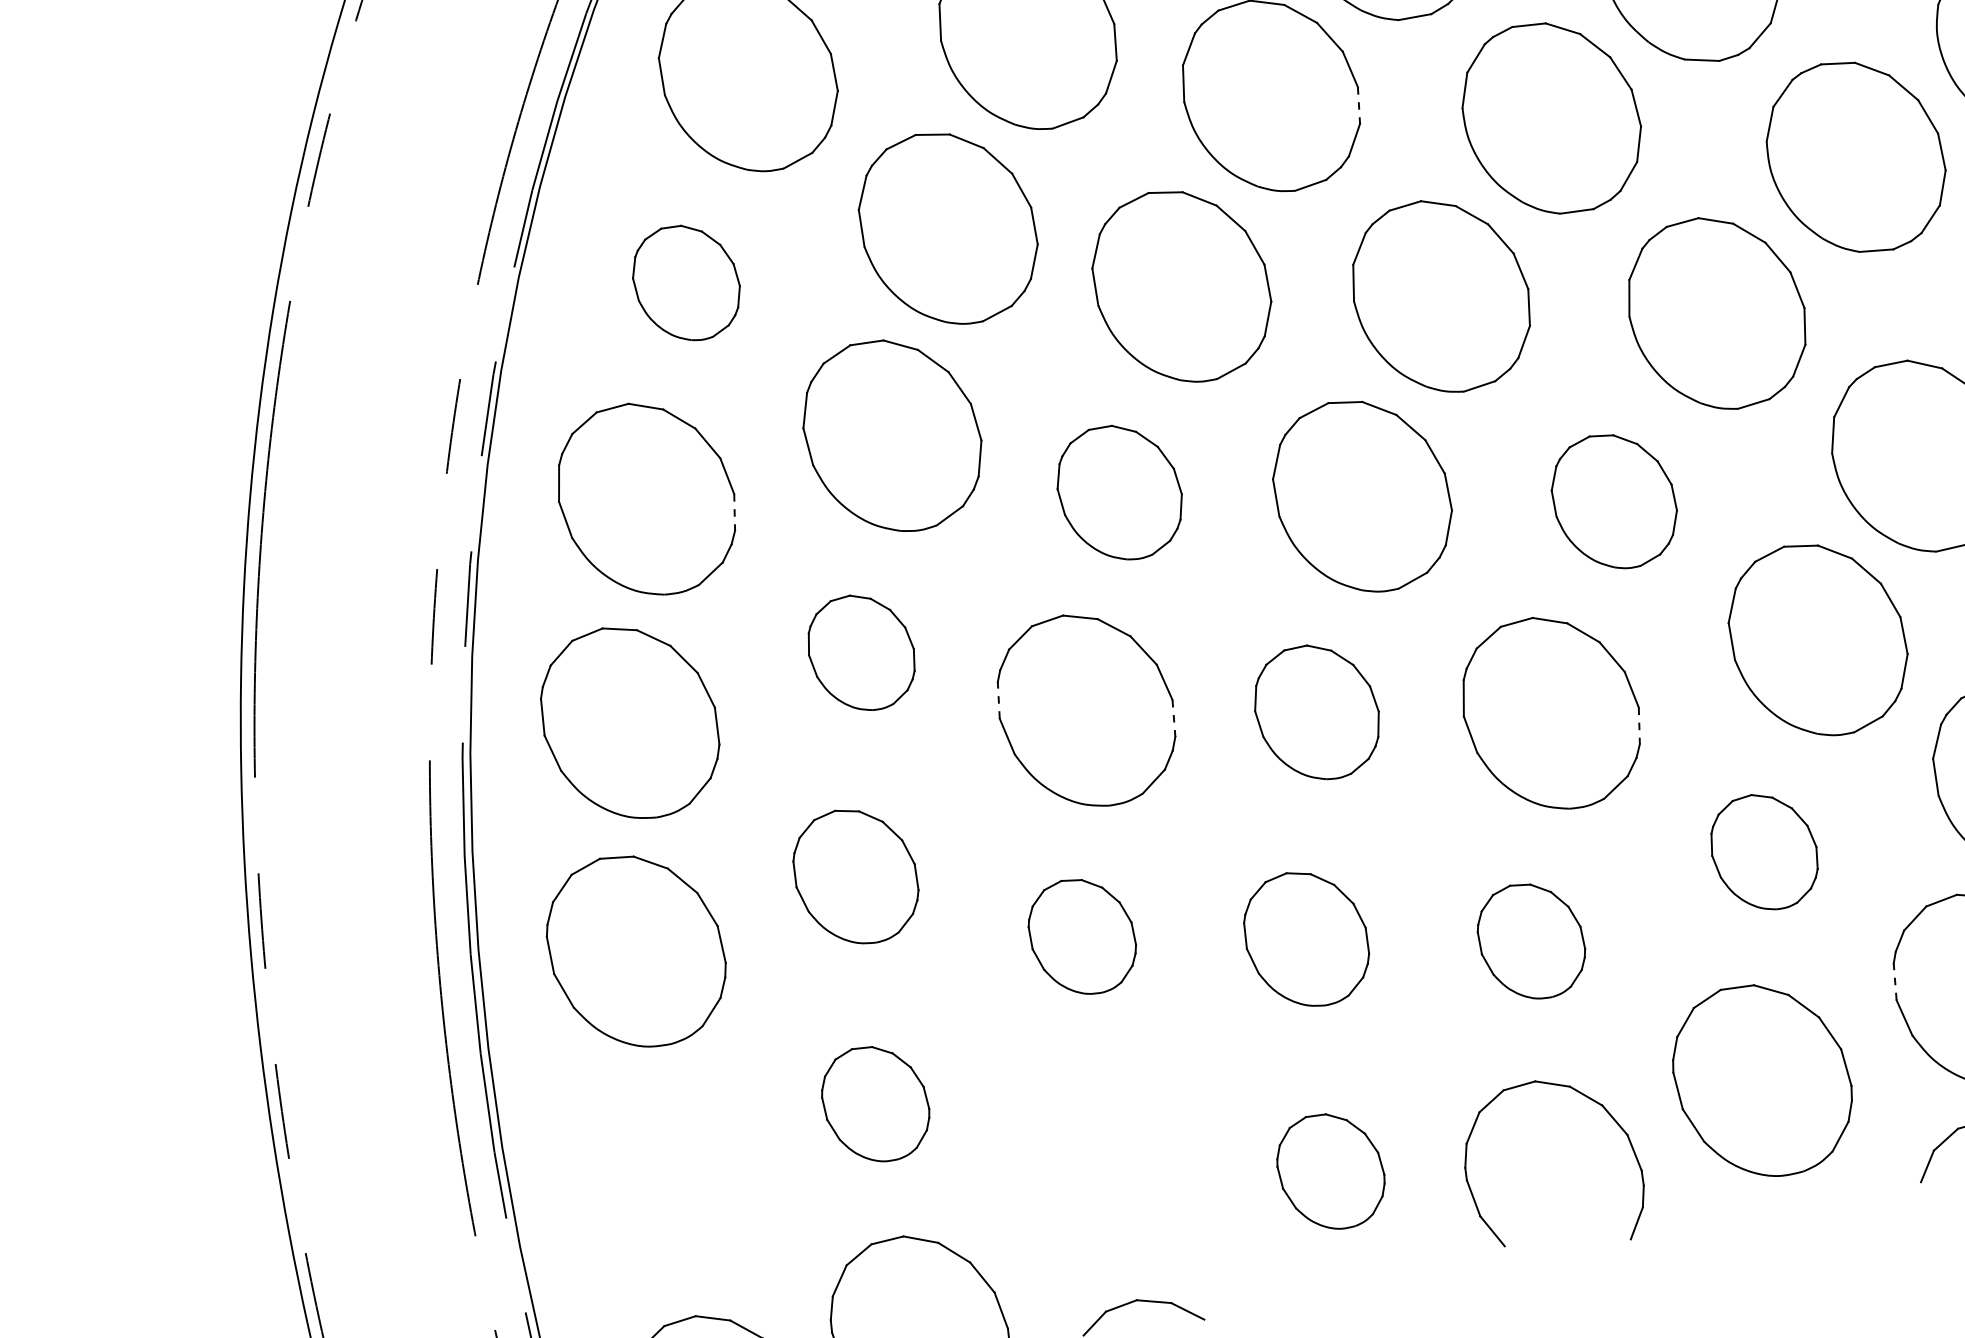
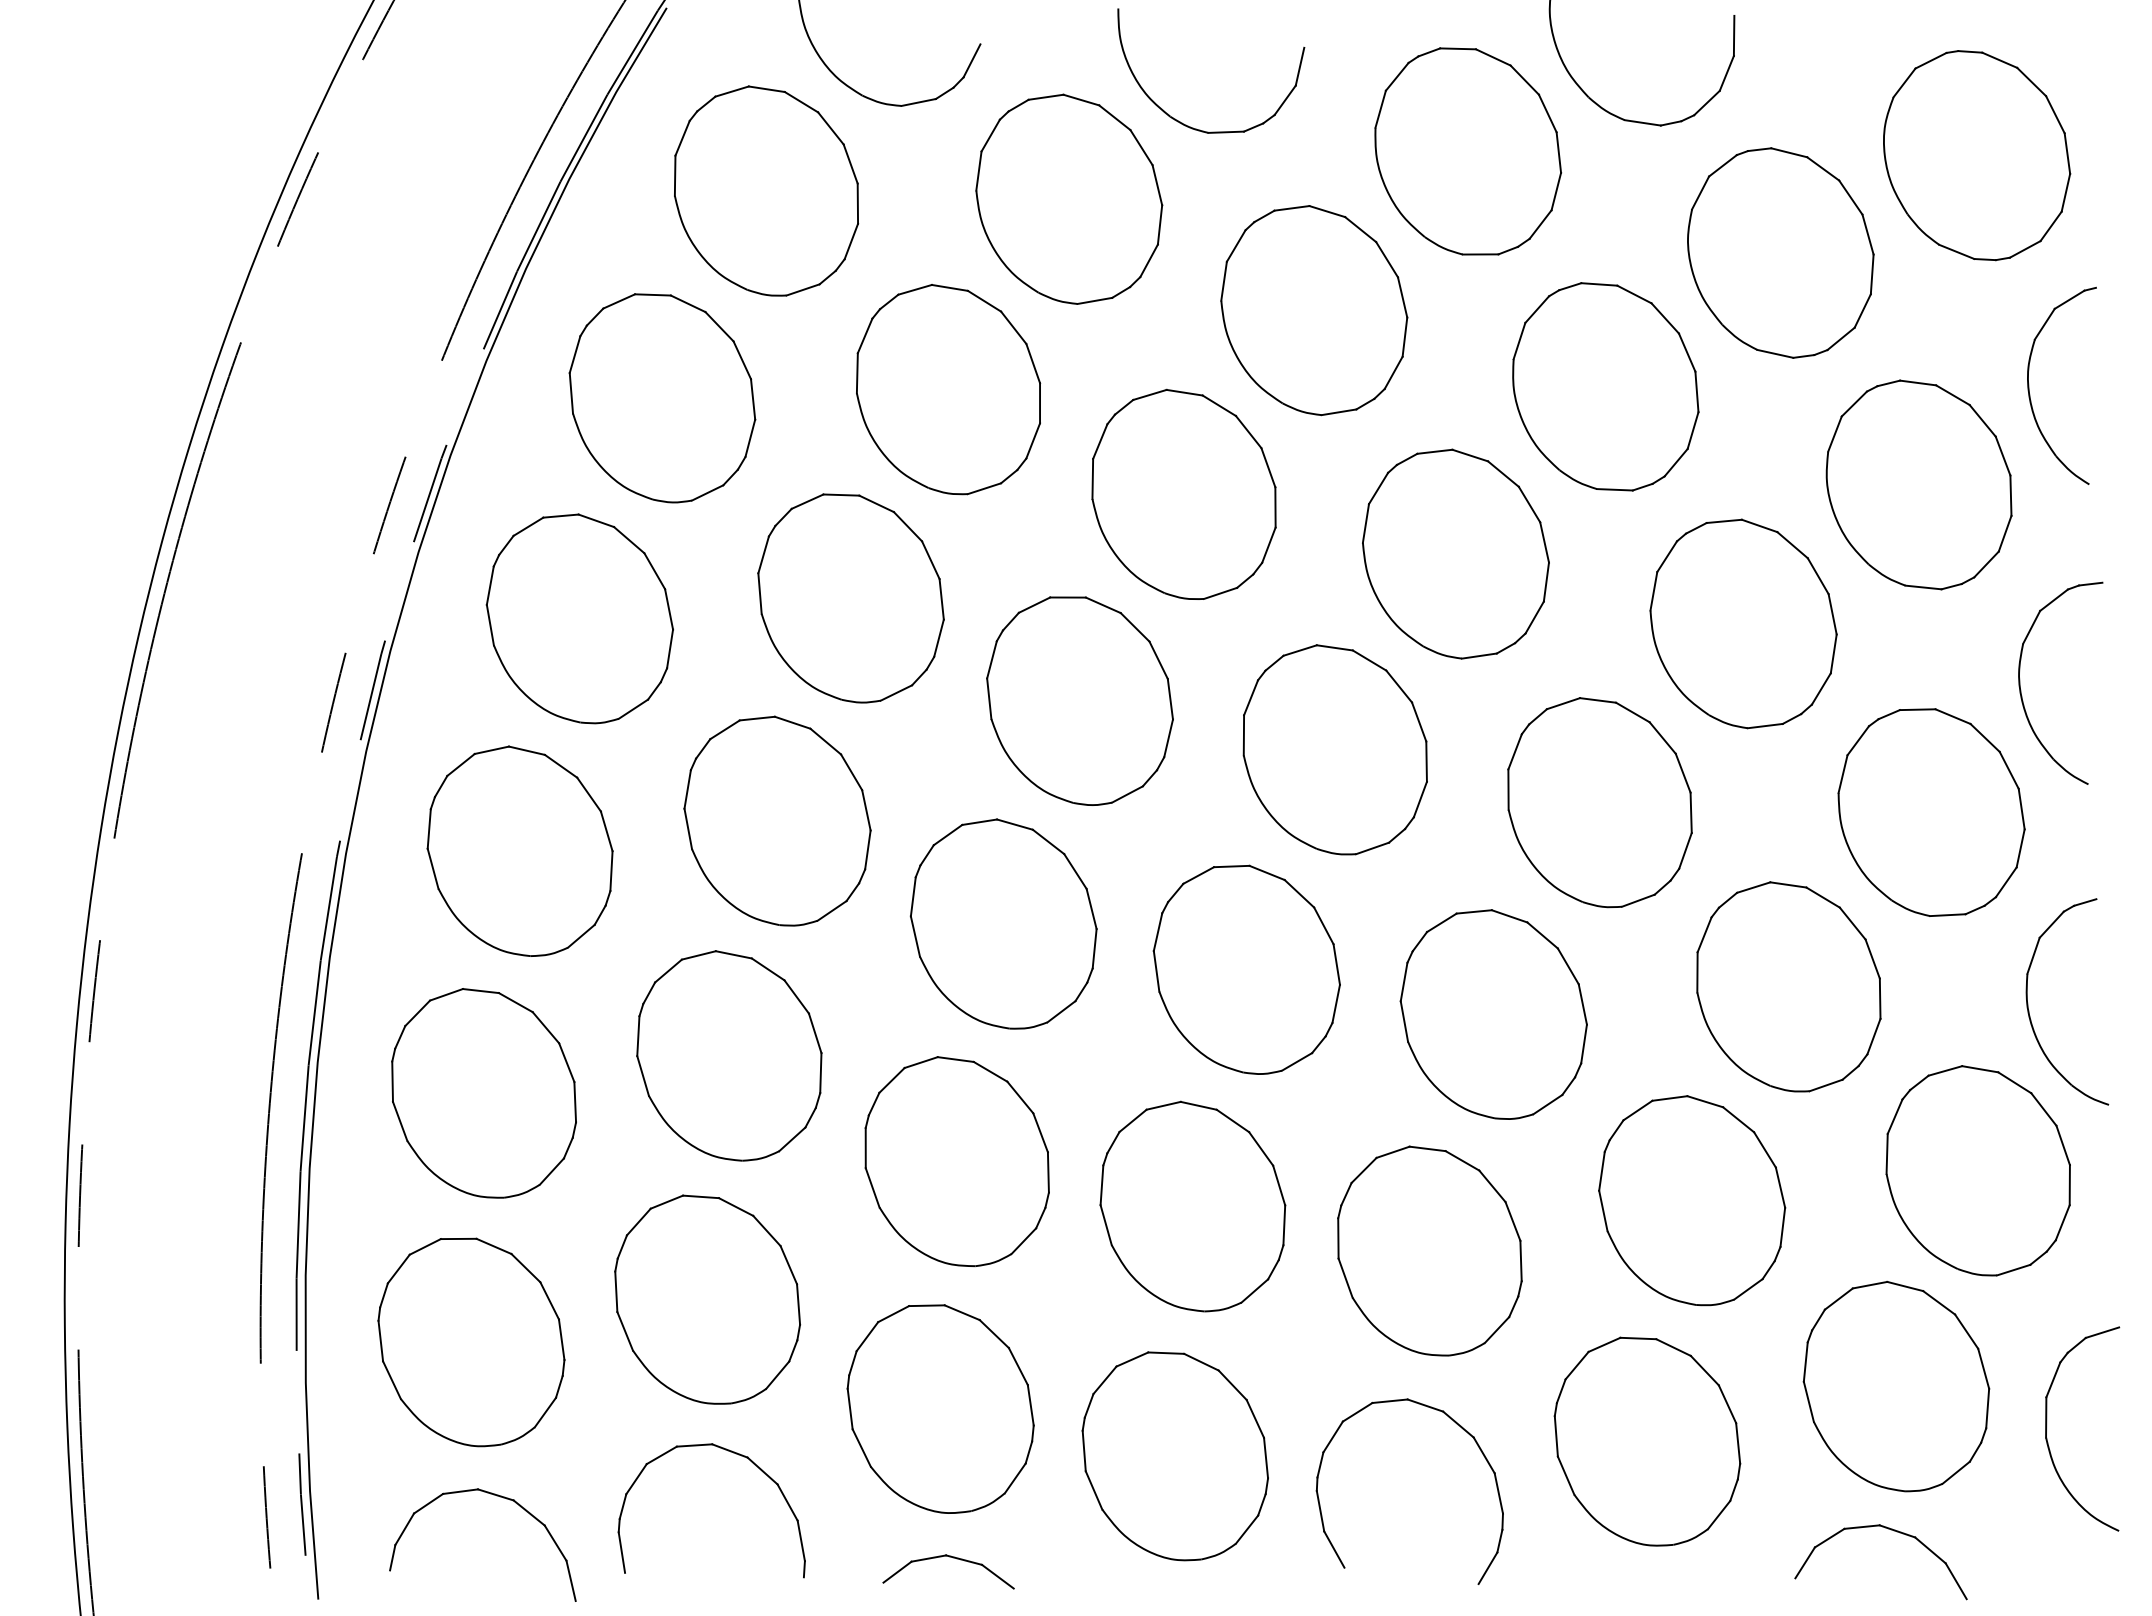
line: (1358, 105) -> (1404, 337), dashed -> solid
part: (686, 283) -> (662, 398), size x1.67
part: (1119, 492) -> (1079, 700), size x1.43
part: (1613, 501) -> (1599, 802), size x1.43
line: (734, 511) -> (670, 648), dashed -> solid
part: (861, 652) -> (777, 820), size x1.67
line: (998, 700) -> (913, 896), dashed -> solid
part: (1316, 712) -> (1246, 969), size x1.43
line: (1173, 718) -> (1094, 948), dashed -> solid
line: (1639, 726) -> (1584, 1044), dashed -> solid
part: (1764, 851) -> (1692, 1200), size x1.67
part: (855, 876) -> (729, 1055), size x1.43
part: (1081, 936) -> (956, 1161), size x1.67
part: (1306, 939) -> (1192, 1206), size x1.43
part: (1531, 940) -> (1429, 1250), size x1.67
line: (1894, 982) -> (1805, 1362), dashed -> solid
part: (875, 1104) -> (707, 1299), size x1.67
part: (1107, 1166) -> (940, 1408), added
part: (1330, 1171) -> (1174, 1456), size x1.67
part: (665, 1182) -> (471, 1342), added

